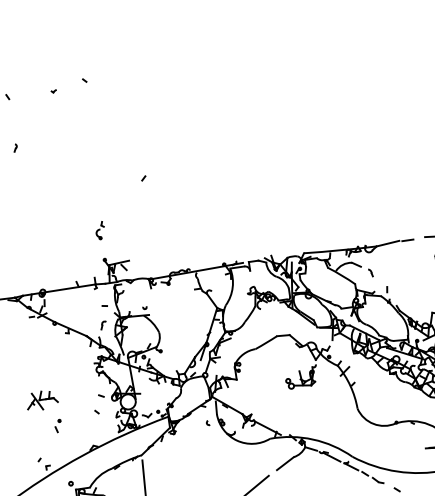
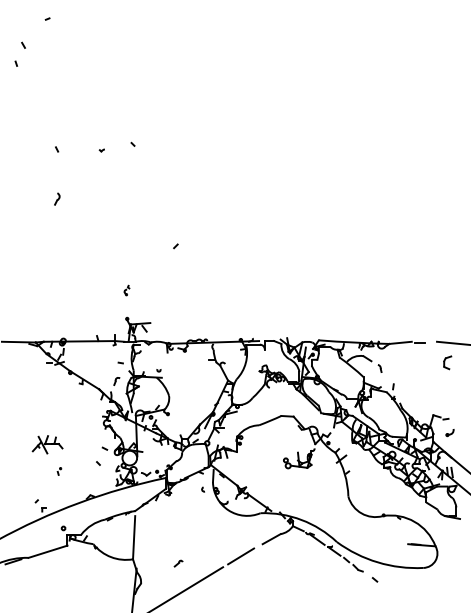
part: (15, 148) -> (57, 199), size x1.6
part: (99, 230) -> (126, 290), size x0.6
part: (58, 426) -> (59, 471), size x0.6

